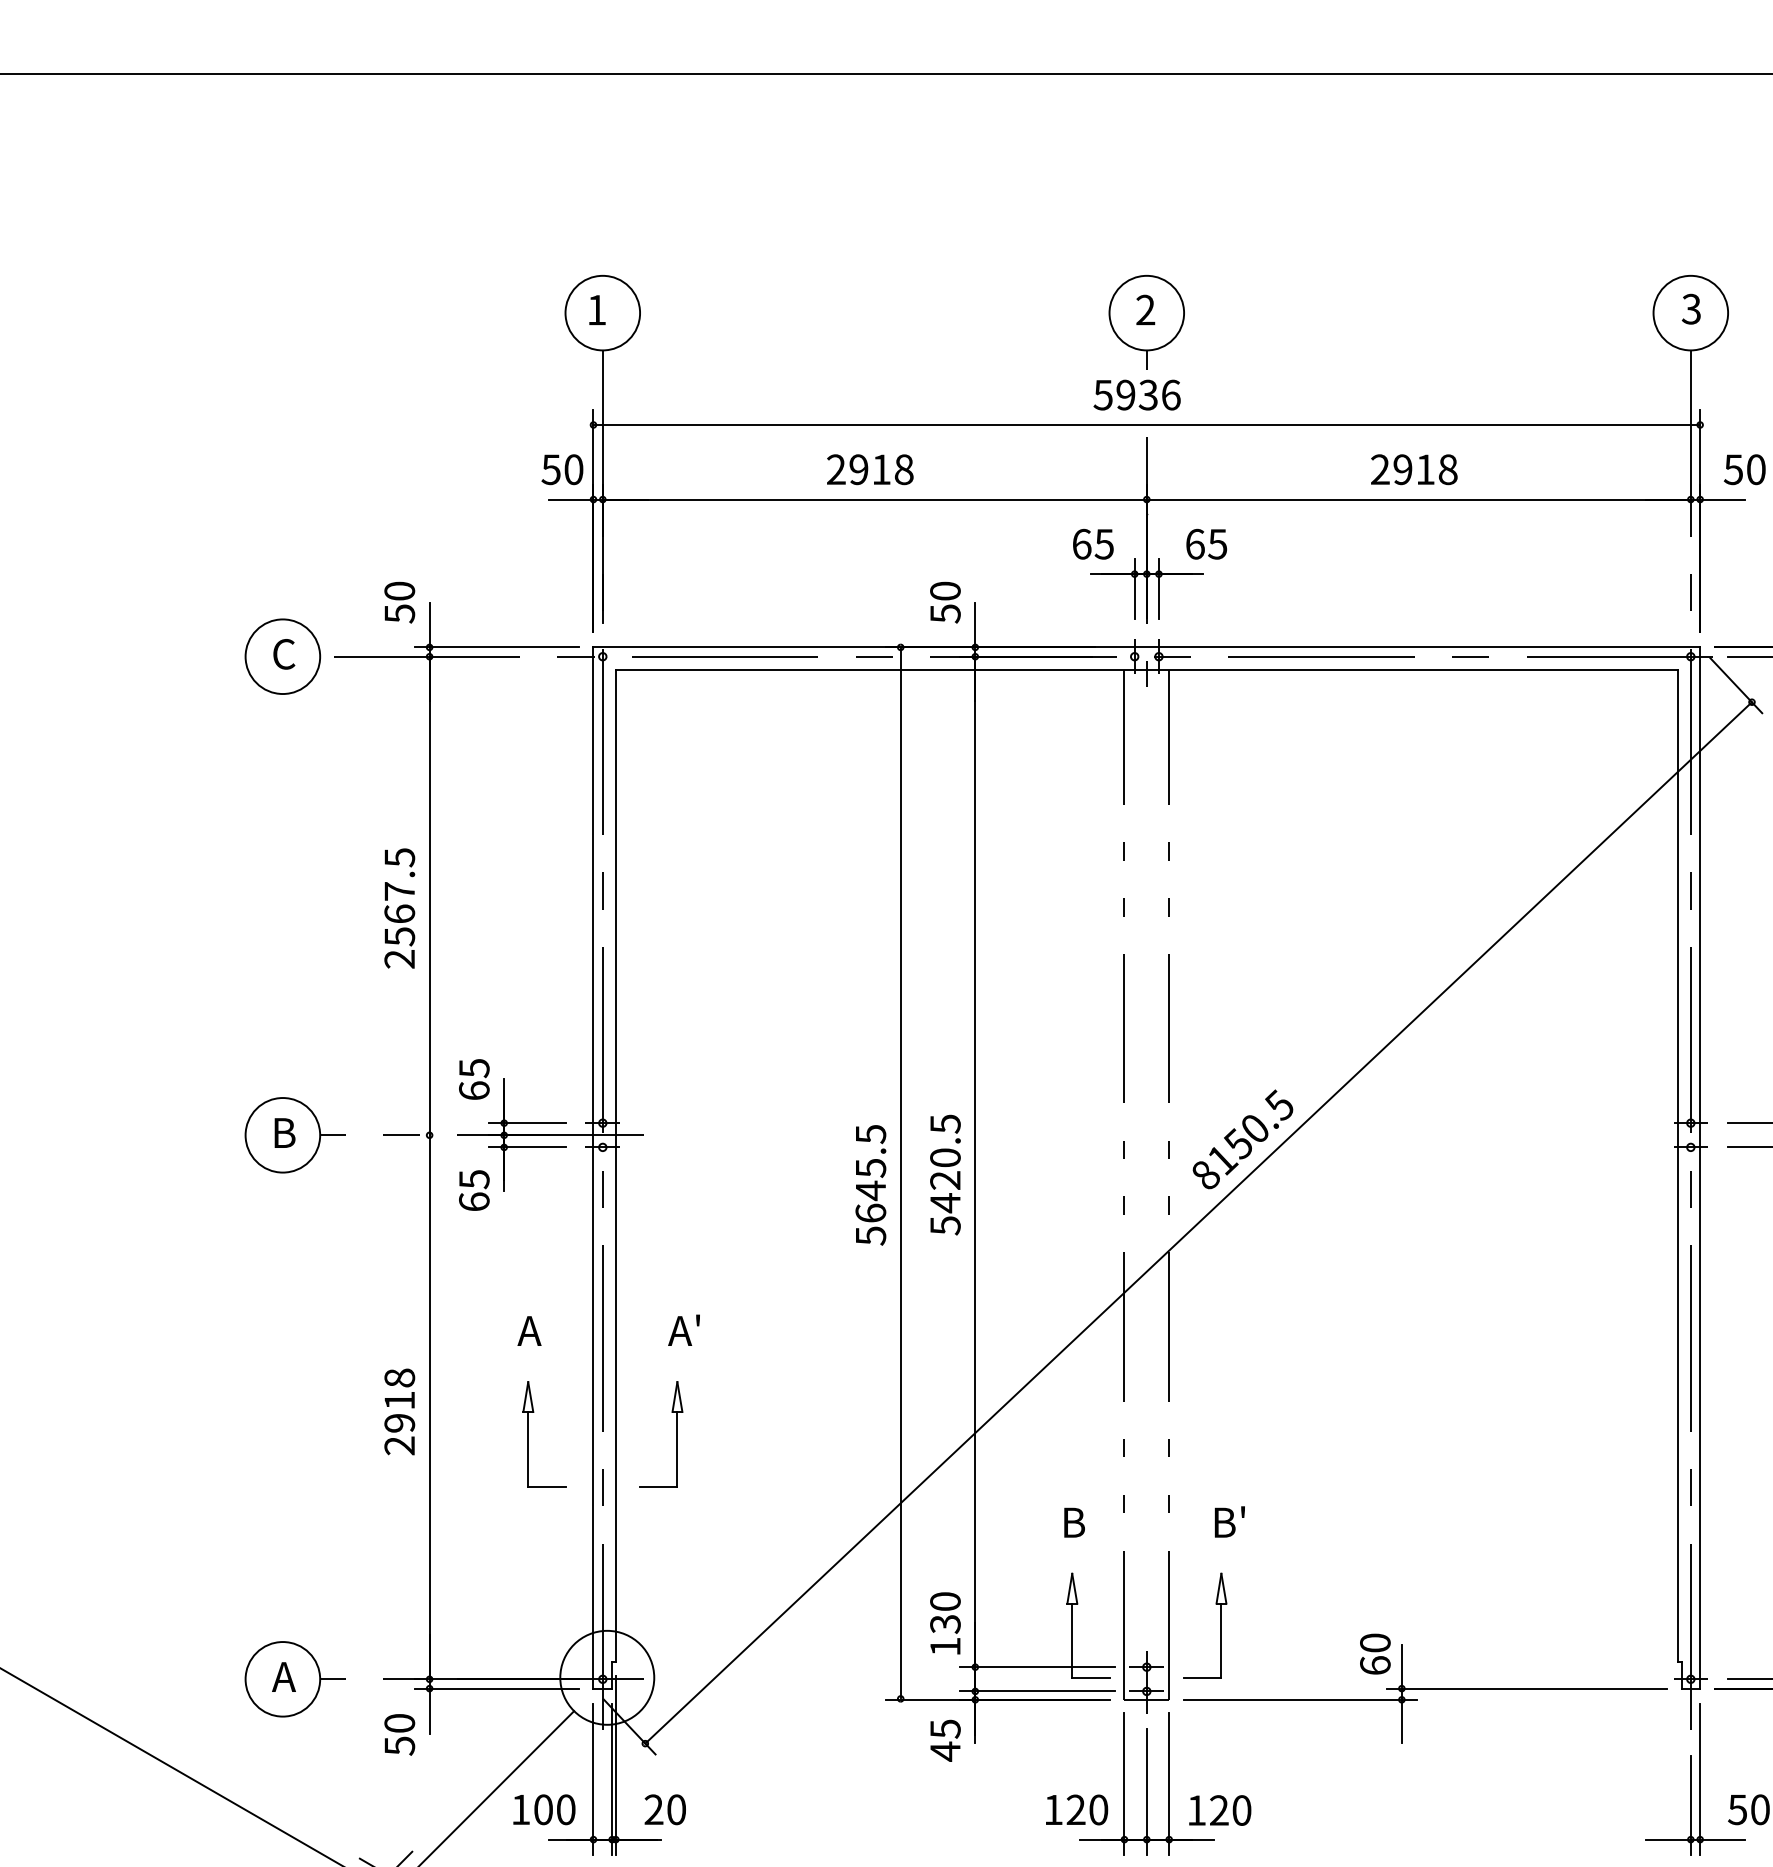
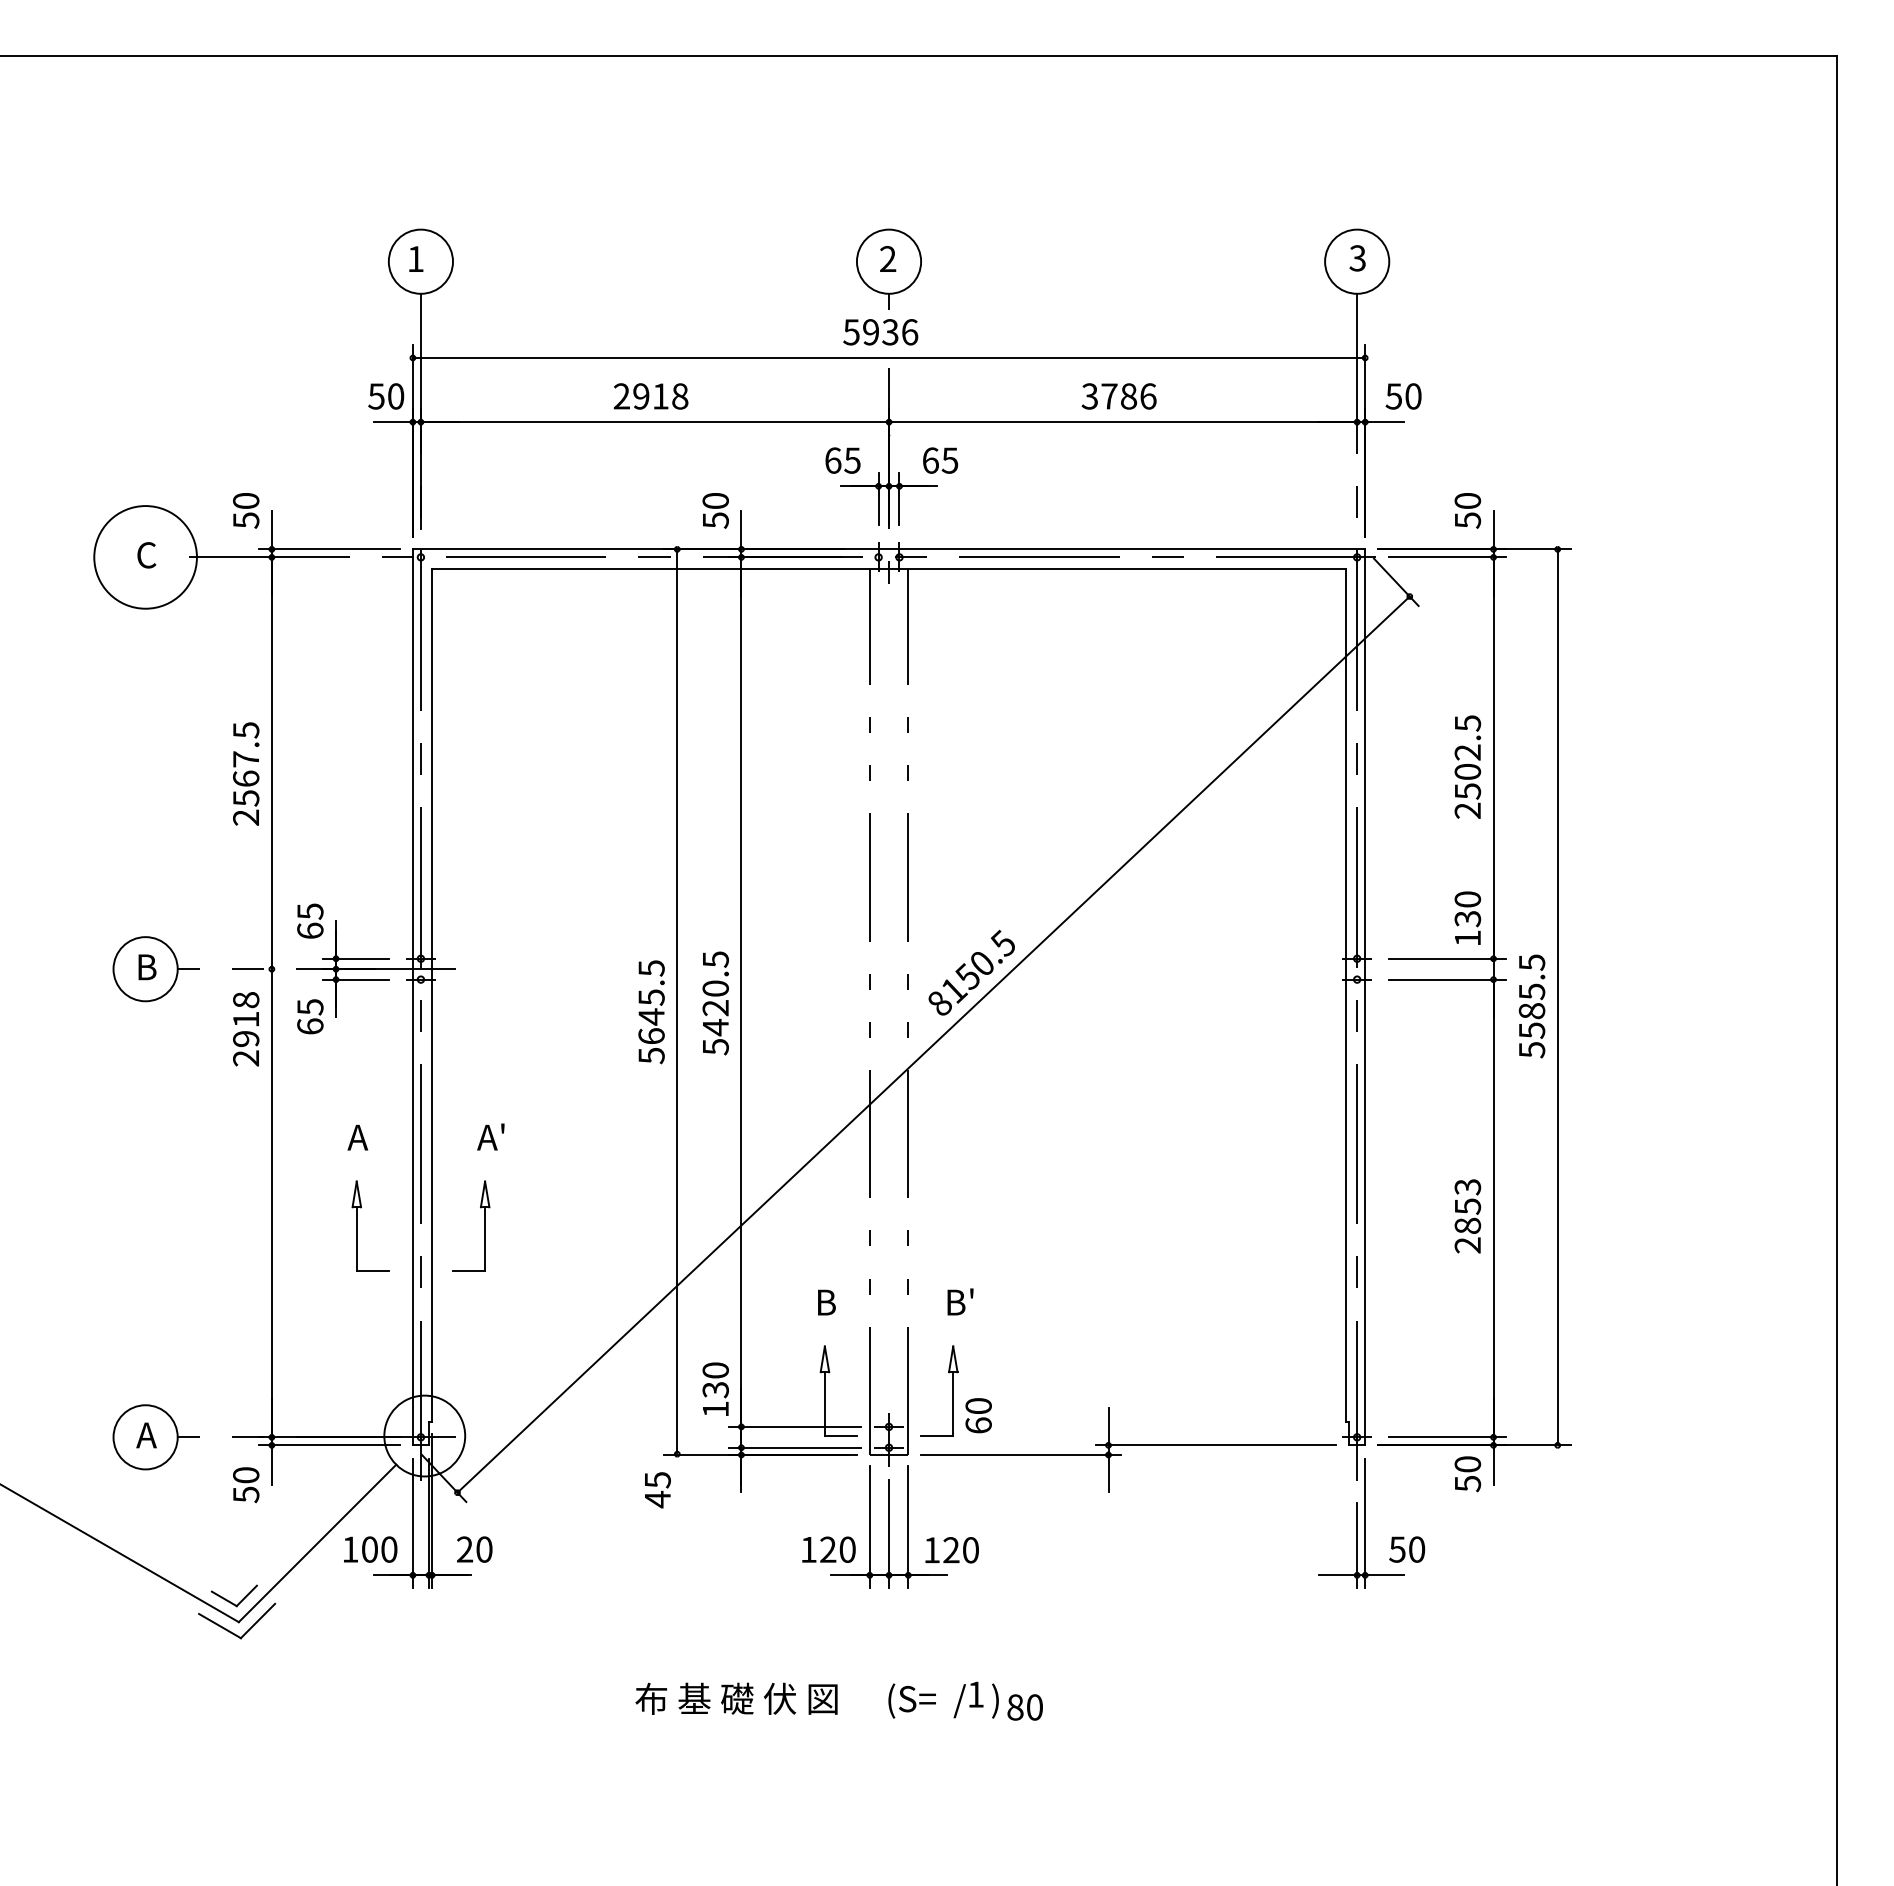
text: (1413, 469) -> (1118, 396), 2918 -> 3786
circle: (282, 656) -> (145, 557), size x1.6
text: (400, 1412) -> (246, 1029), moved
text: (1375, 1653) -> (978, 1415), moved
text: (945, 1741) -> (657, 1490), moved

